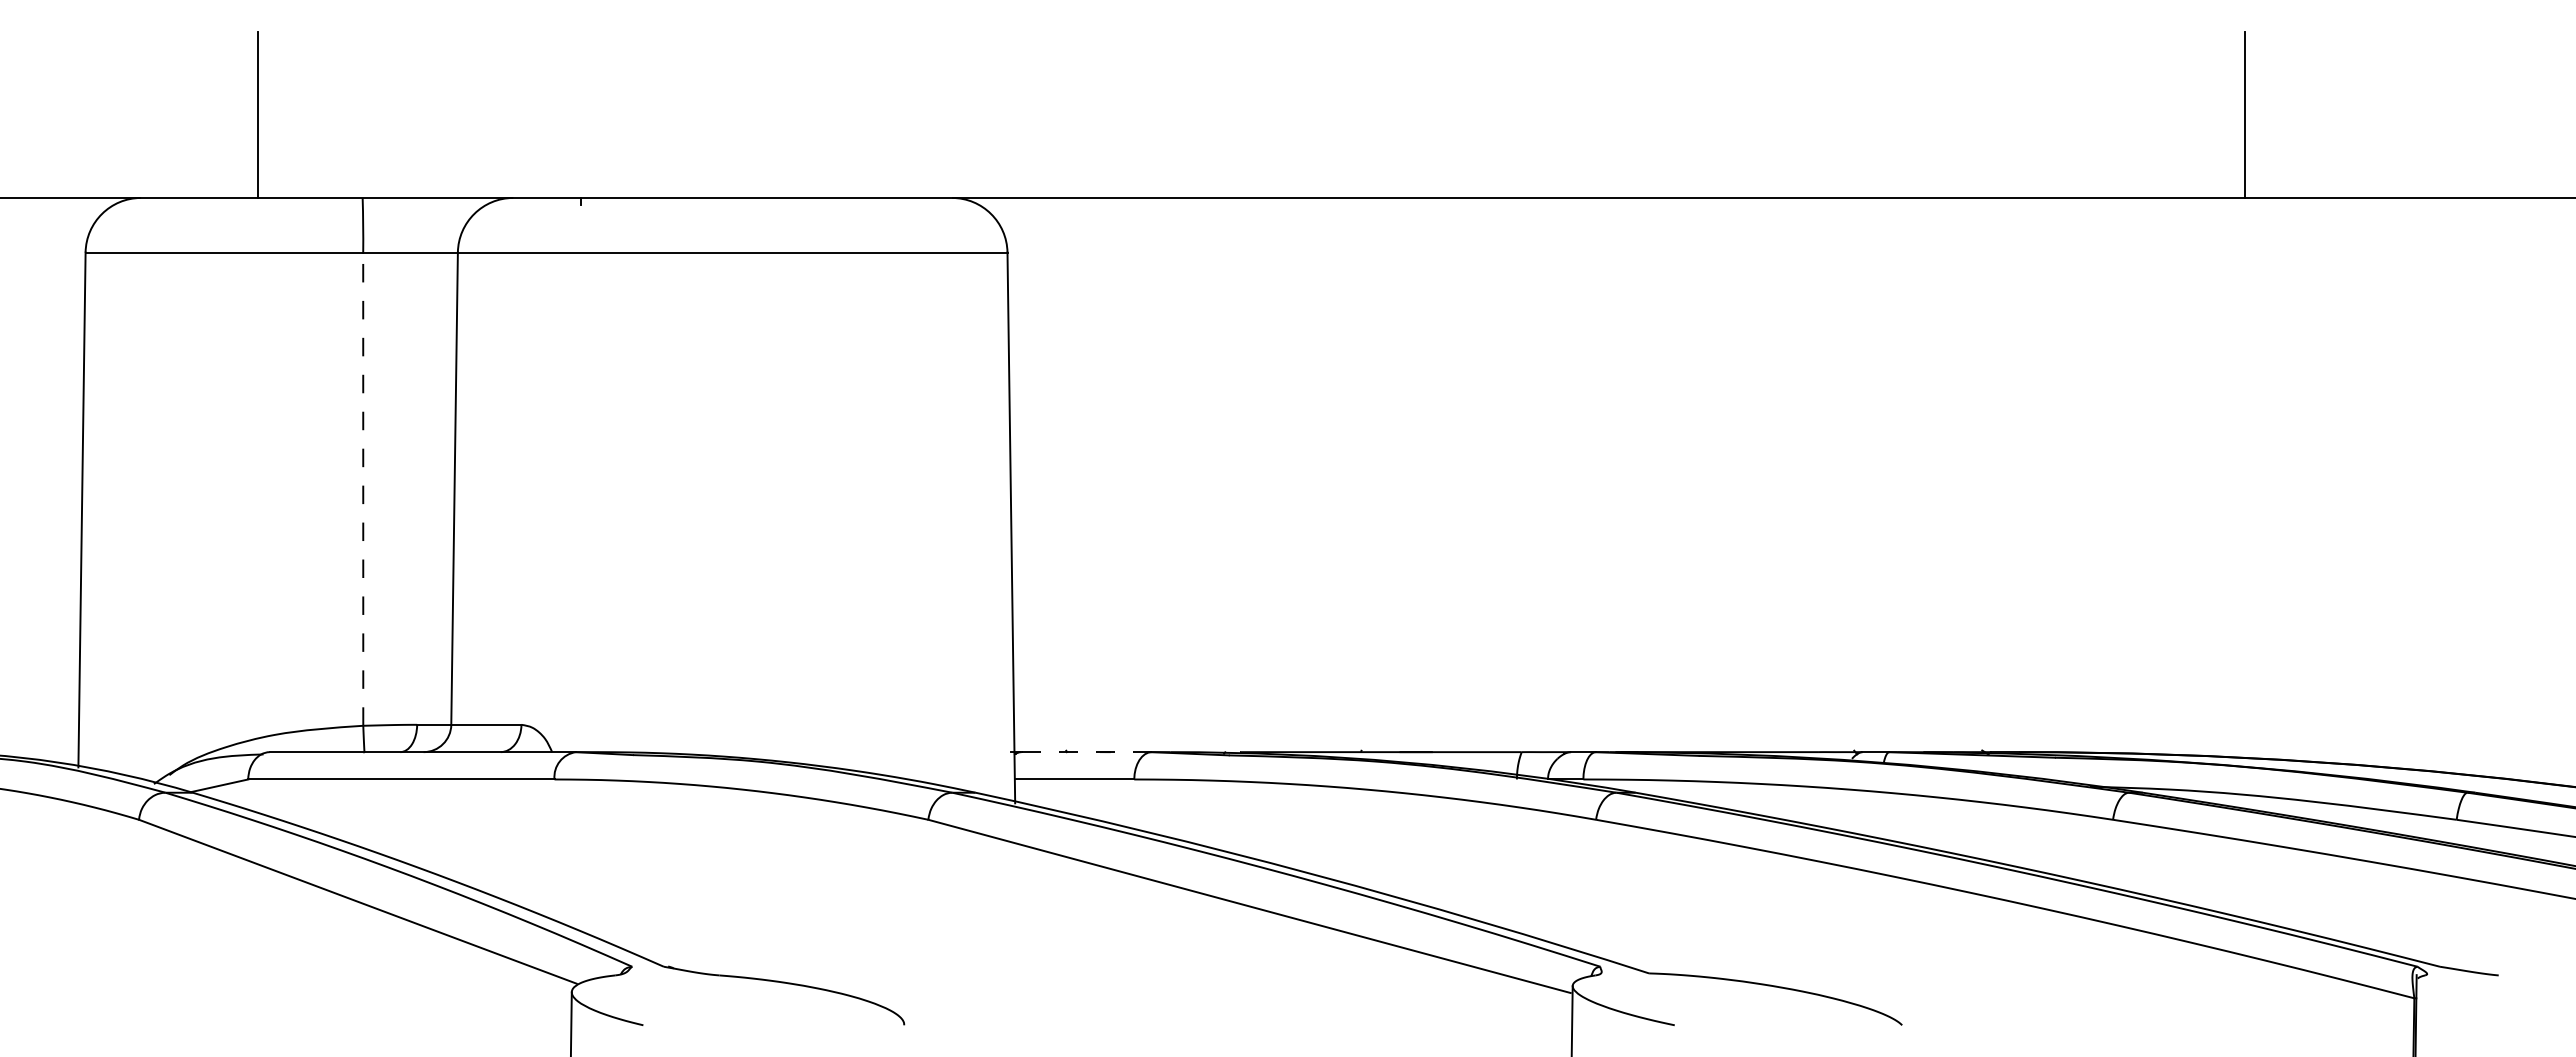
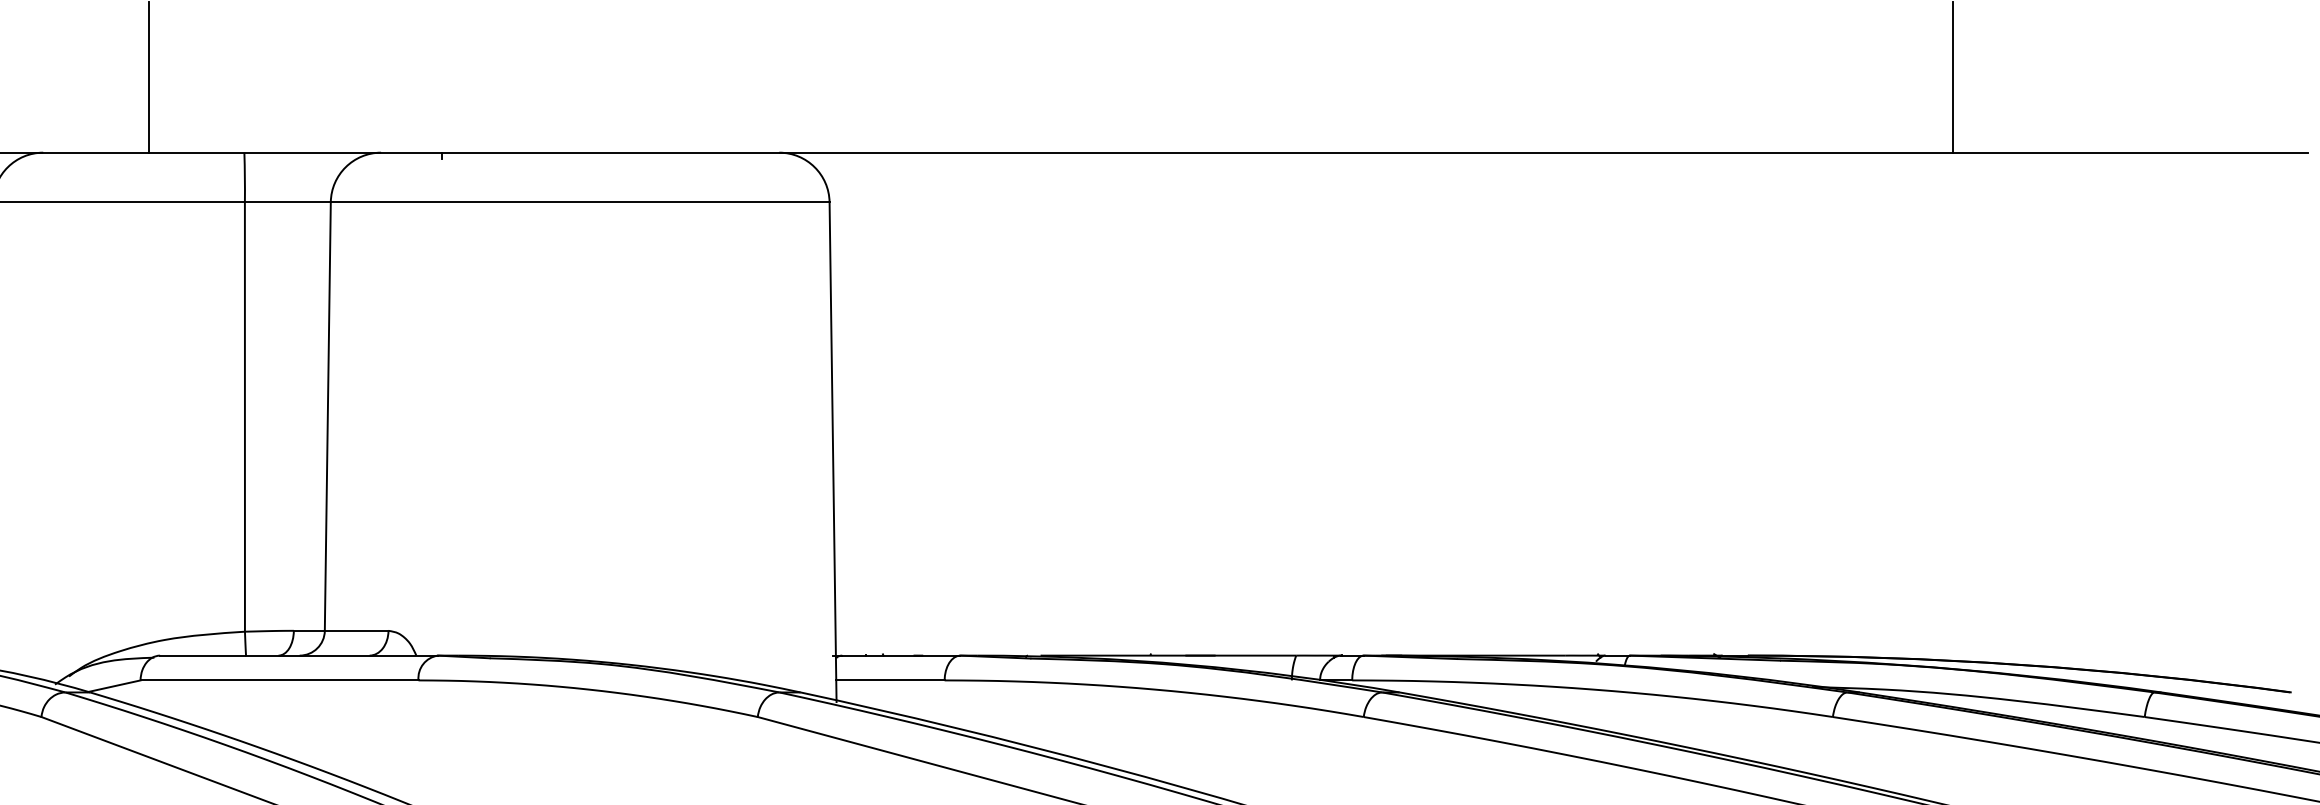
line: (363, 489) -> (245, 417), dashed -> solid
line: (1086, 752) -> (901, 655), dashed -> solid

